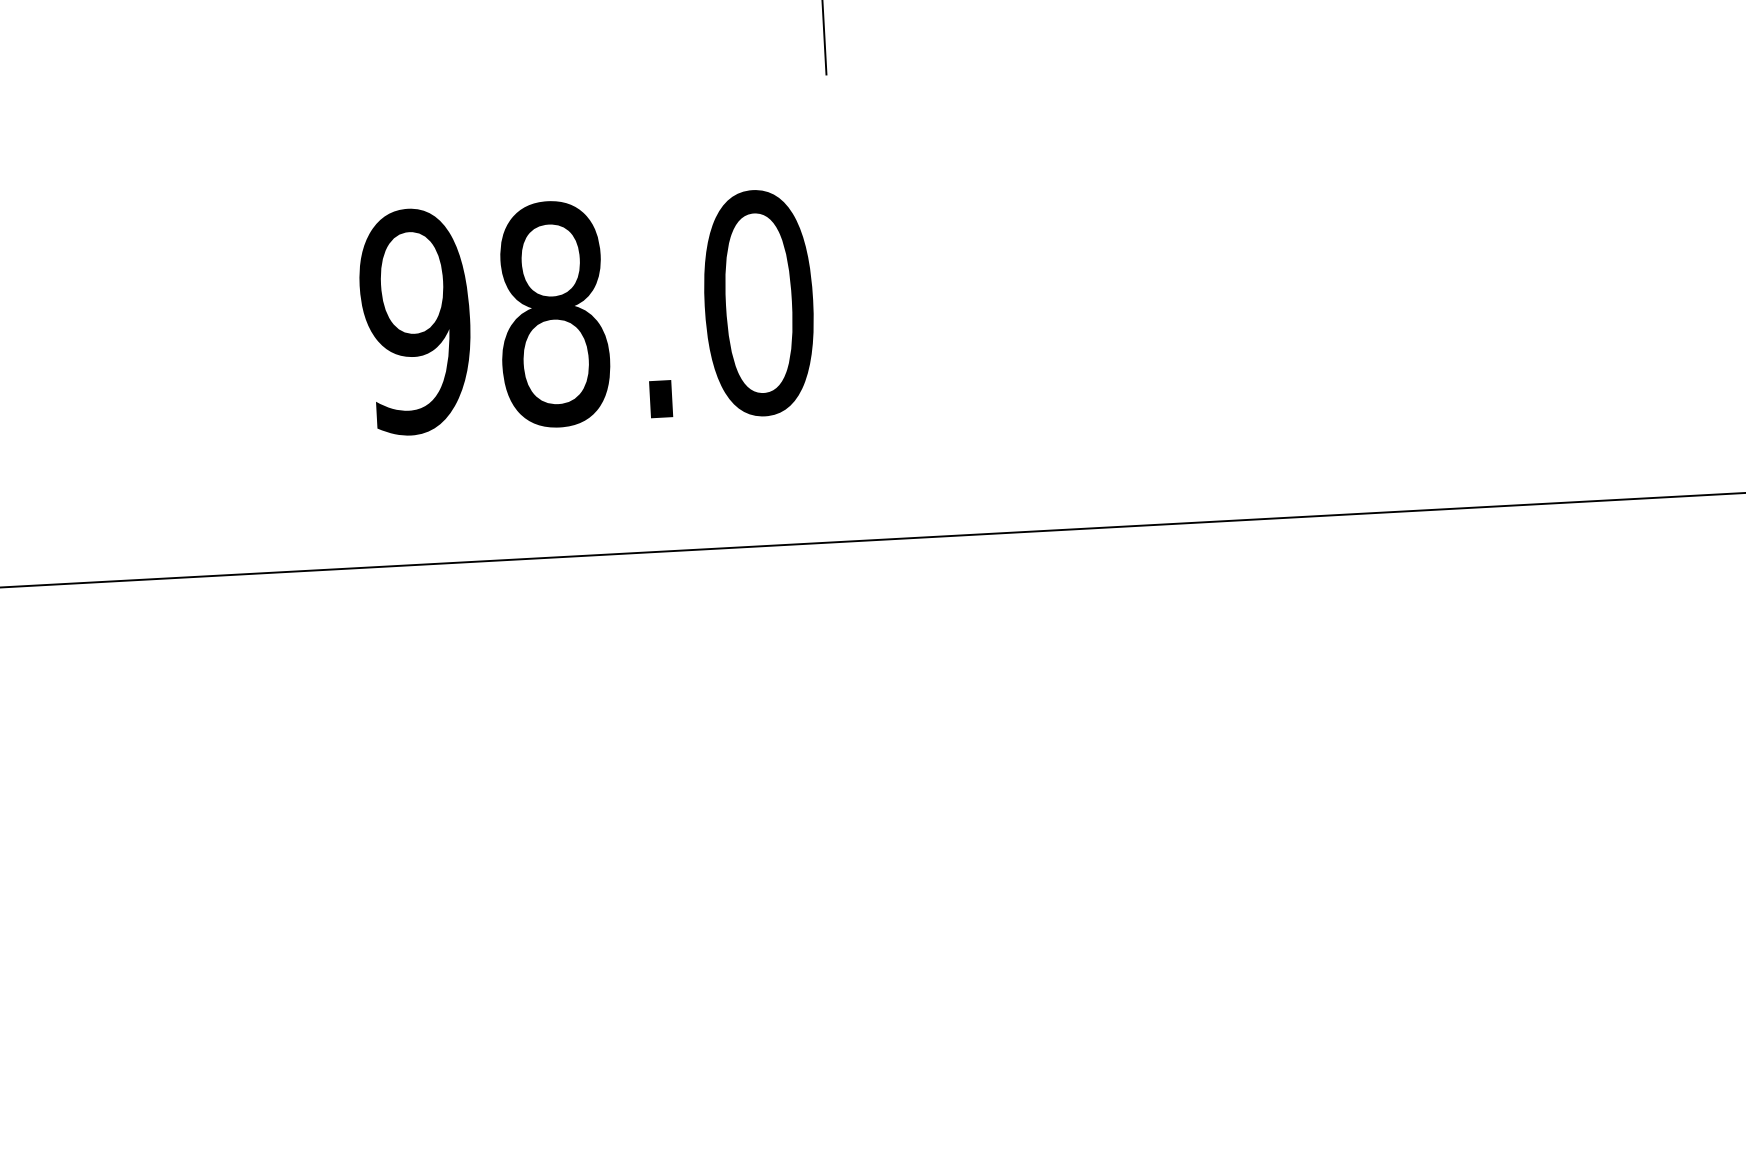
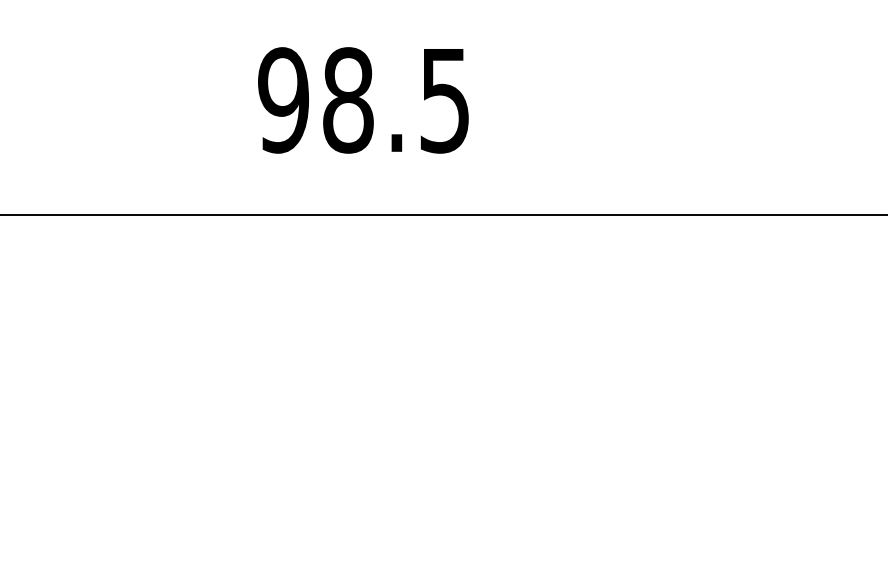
text: (757, 303) -> (444, 100), 98.0 -> 98.5

